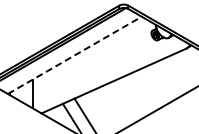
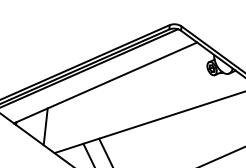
line: (75, 55) -> (106, 83), dashed -> solid

